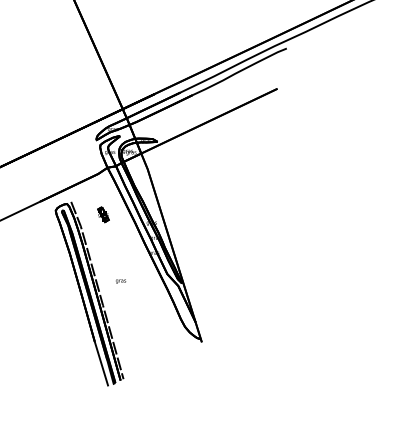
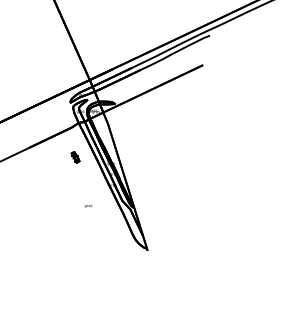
part: (89, 293) -> (65, 215), removed

